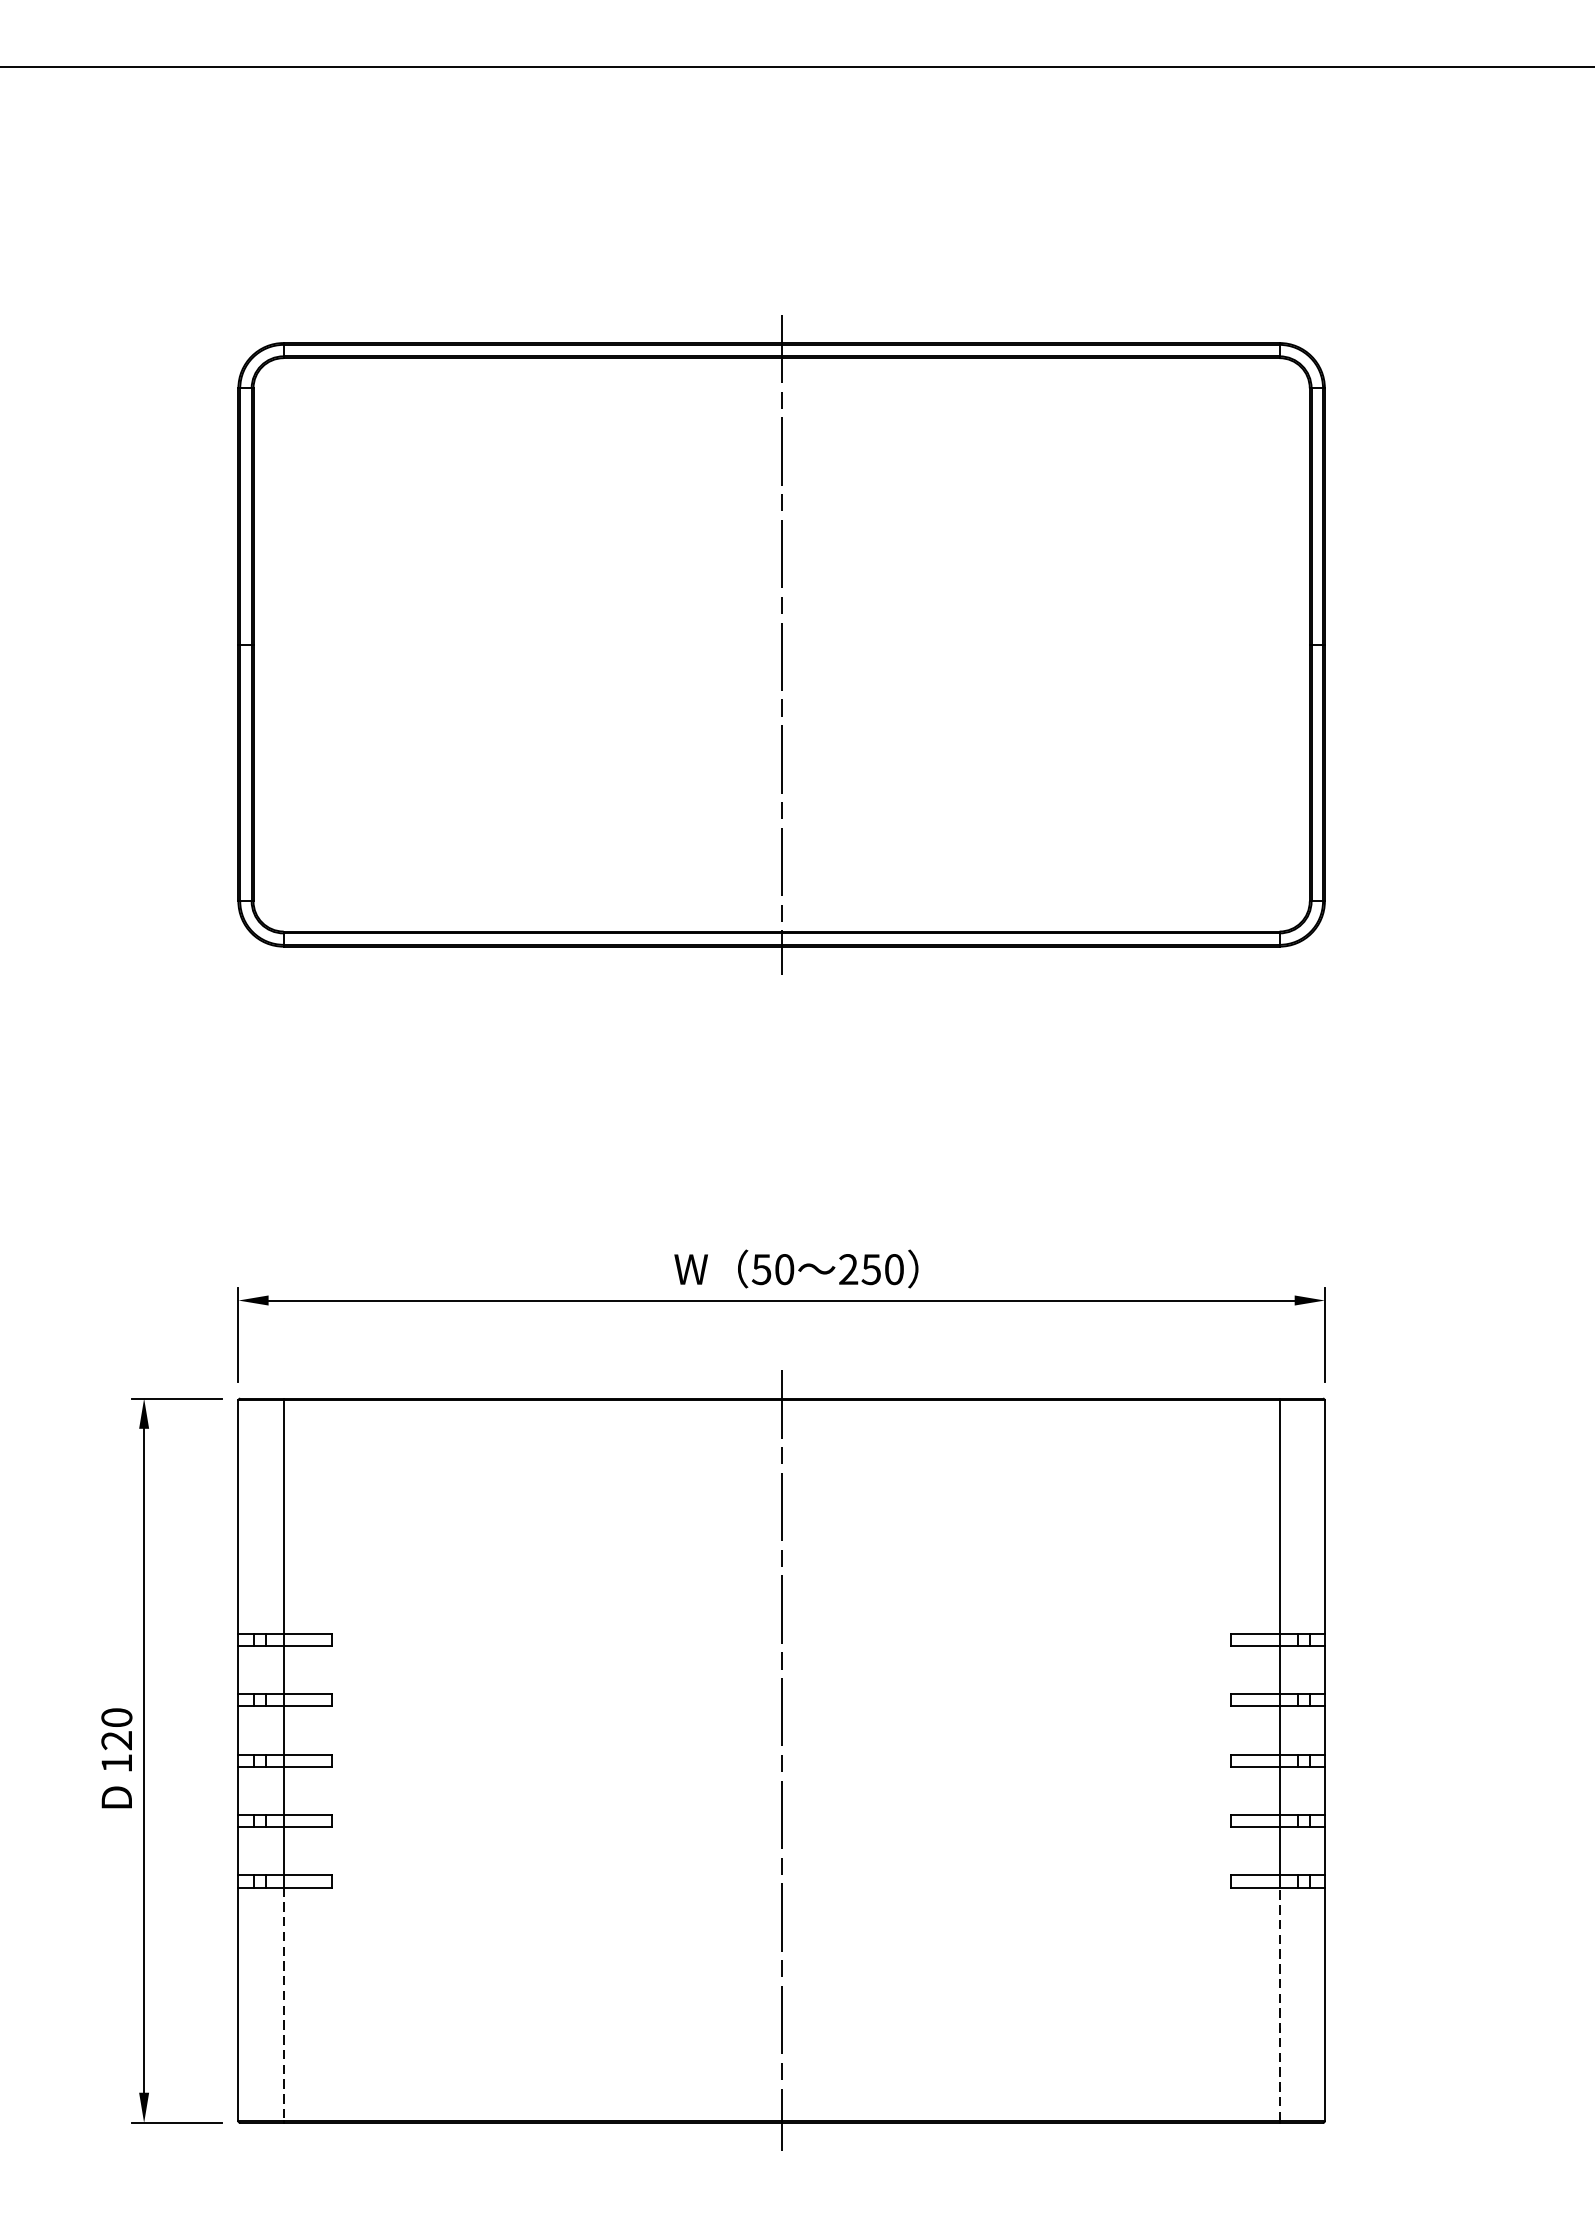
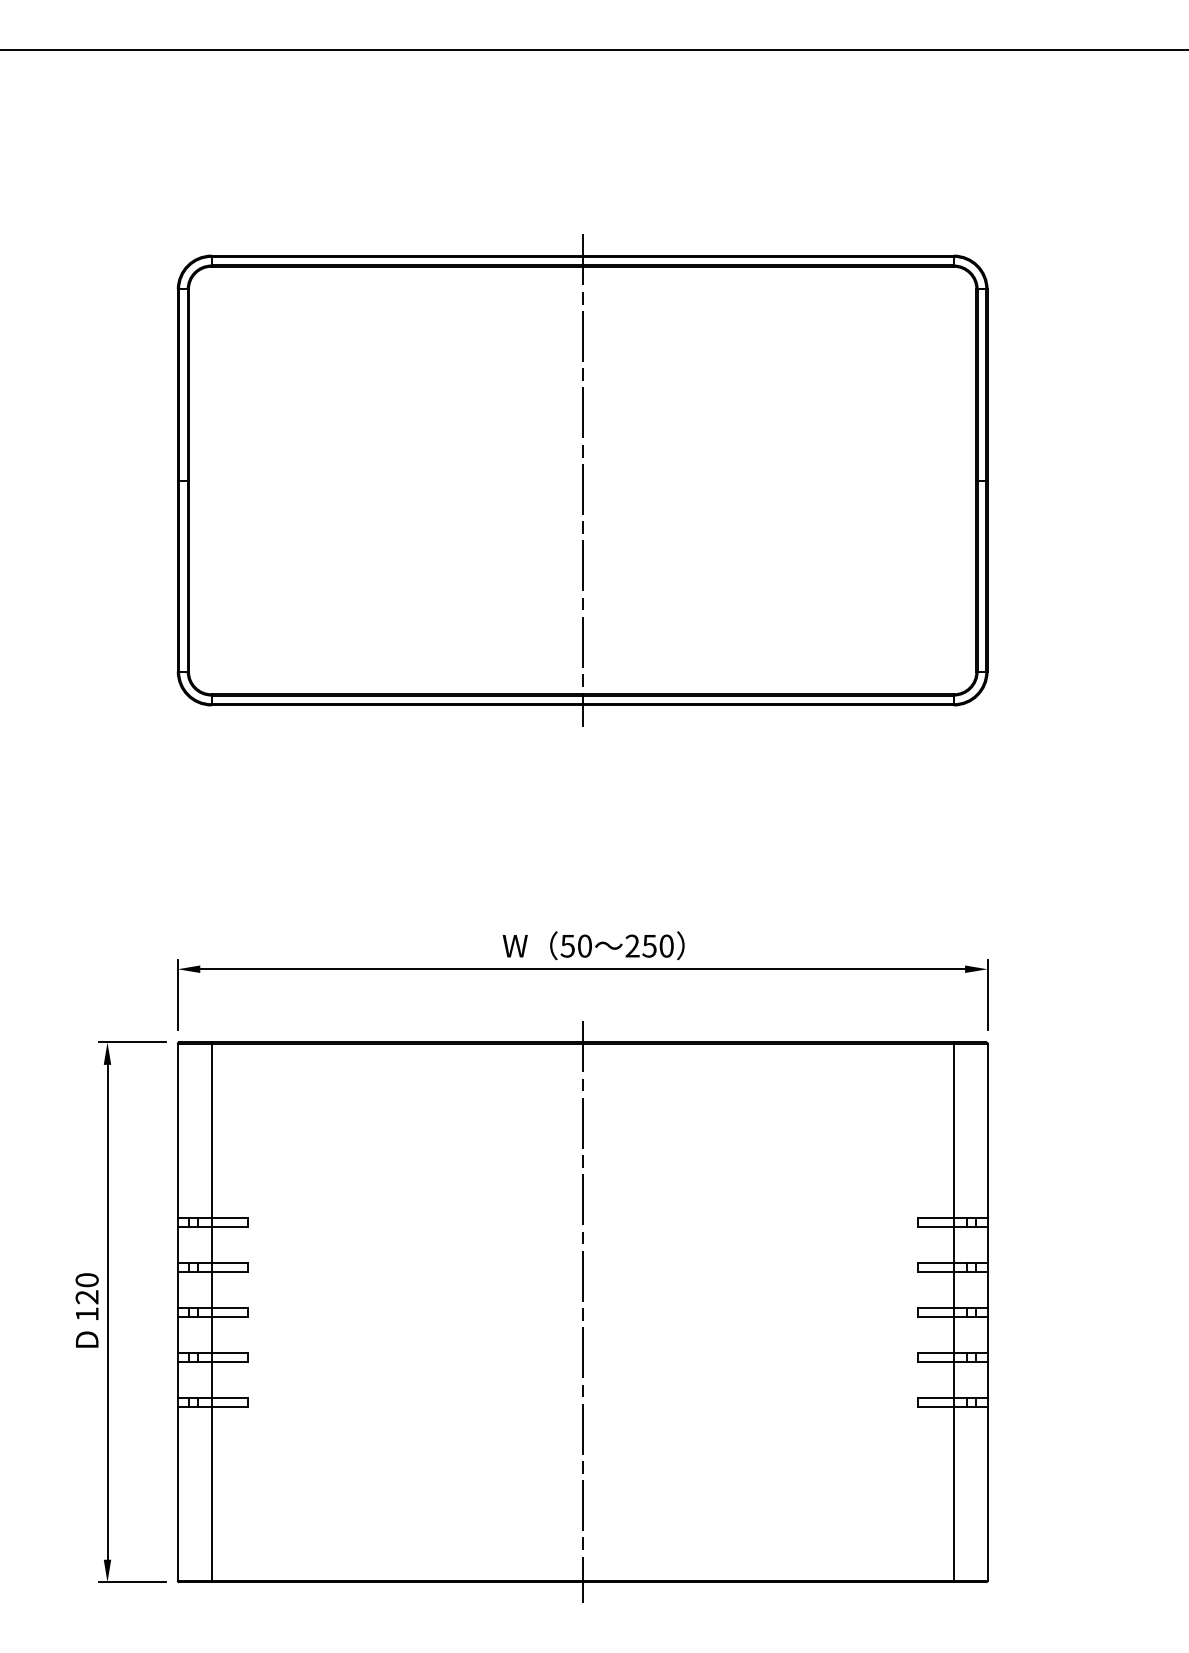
line: (1279, 2003) -> (953, 1493), dashed -> solid
line: (283, 2005) -> (211, 1494), dashed -> solid

